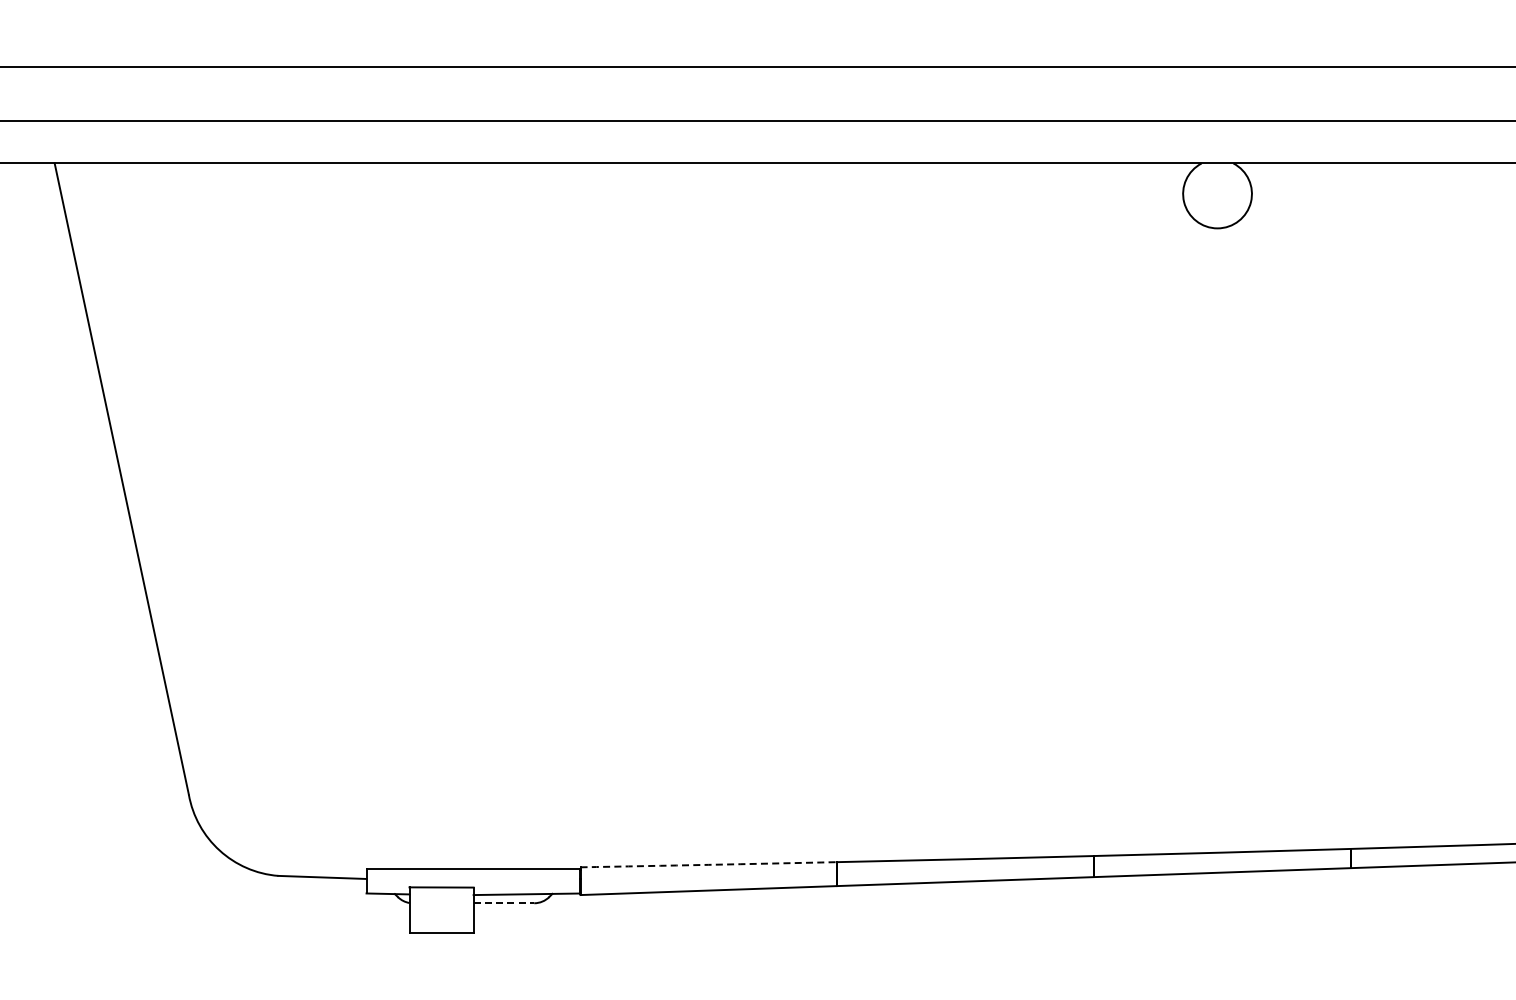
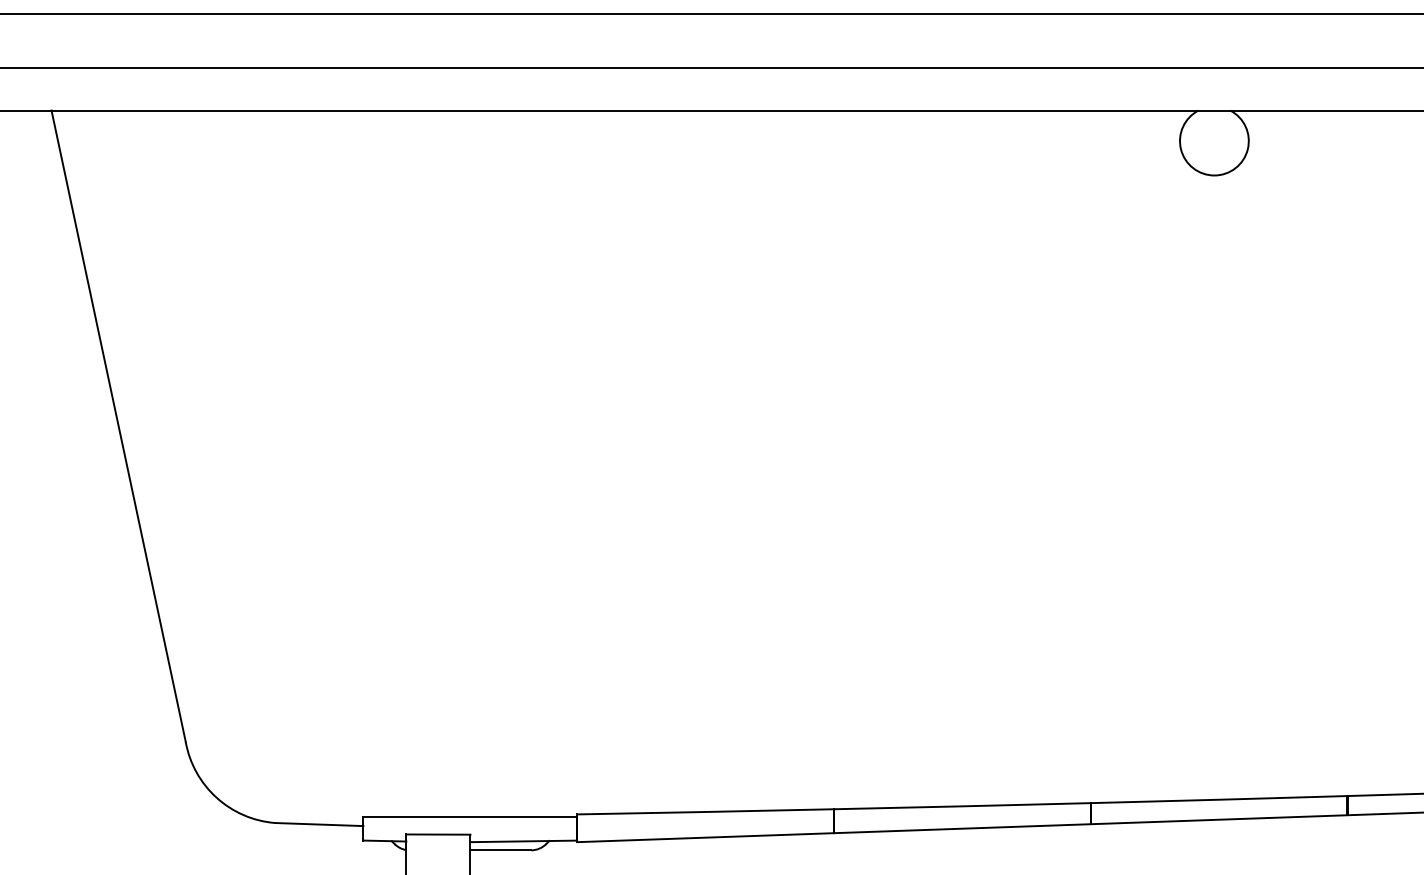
arc: (708, 864) -> (705, 811), dashed -> solid
line: (504, 903) -> (501, 850), dashed -> solid

